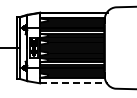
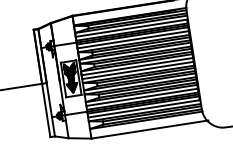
line: (73, 83) -> (149, 129), dashed -> solid

